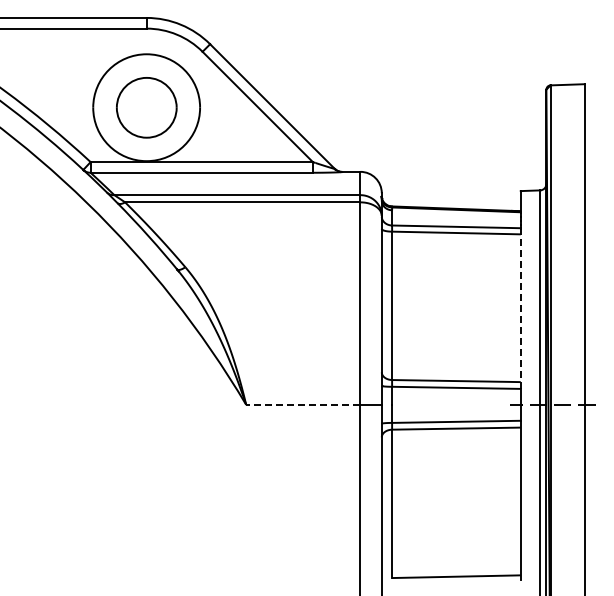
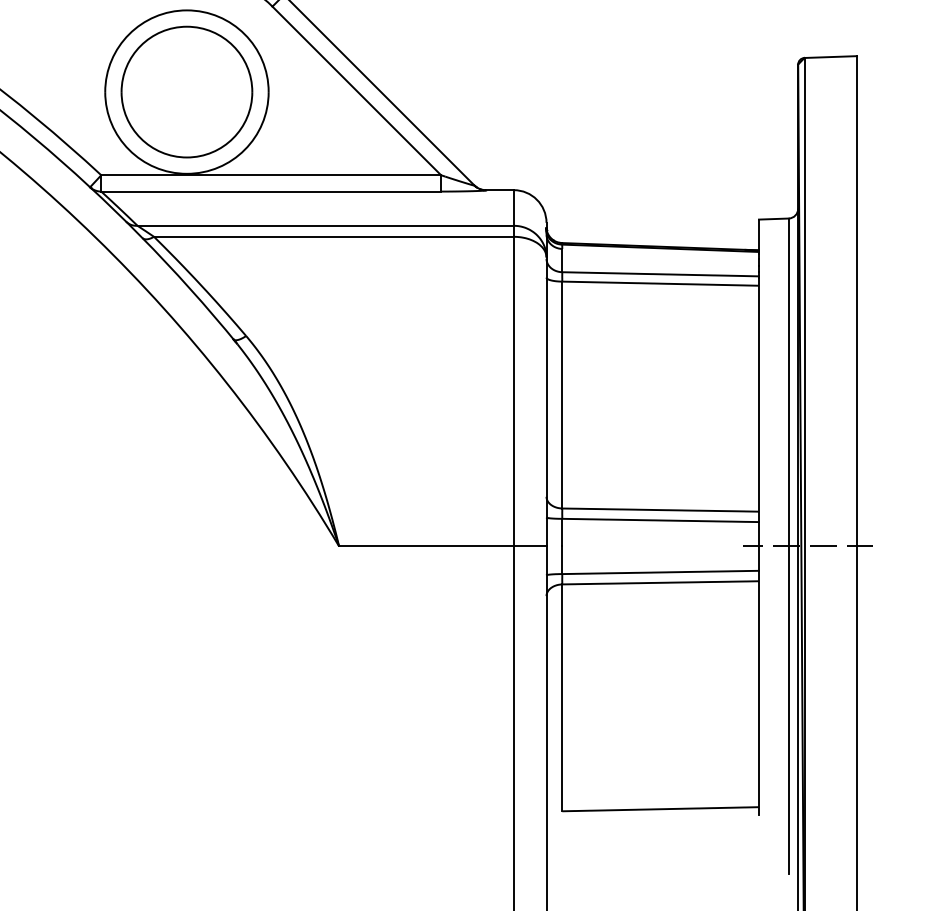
part: (146, 107) -> (186, 91), size x1.43
line: (520, 308) -> (758, 399), dashed -> solid
line: (302, 404) -> (425, 545), dashed -> solid

